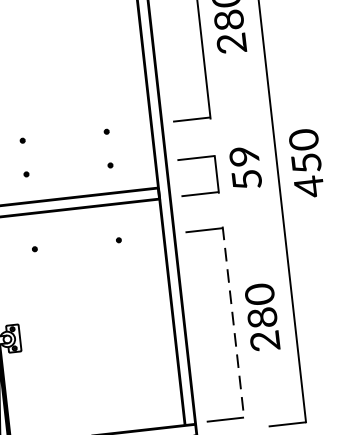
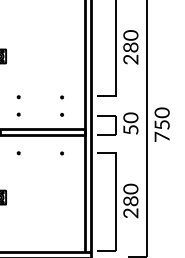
text: (245, 155) -> (131, 117), 59 -> 50
text: (307, 185) -> (161, 136), 450 -> 750
line: (232, 323) -> (115, 202), dashed -> solid

